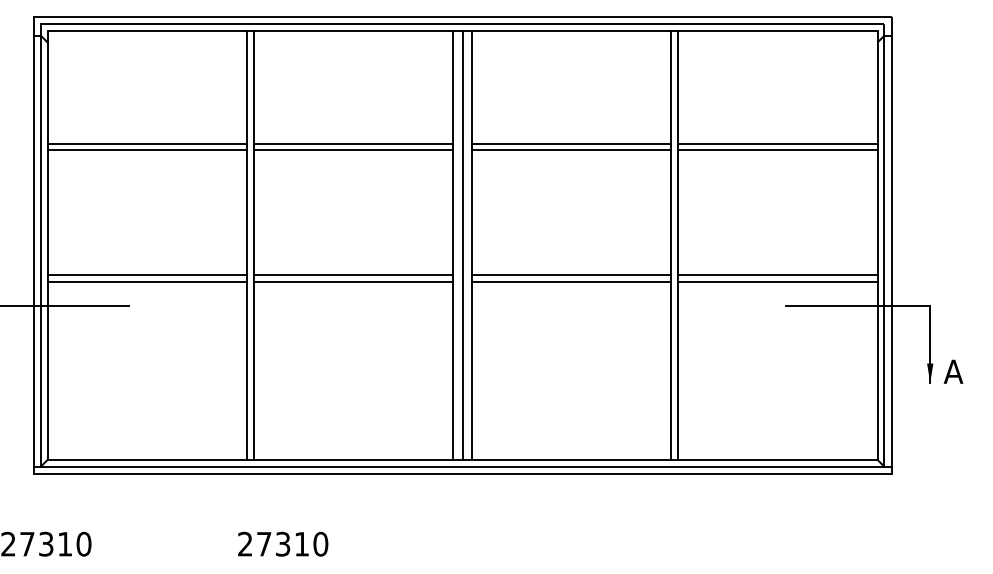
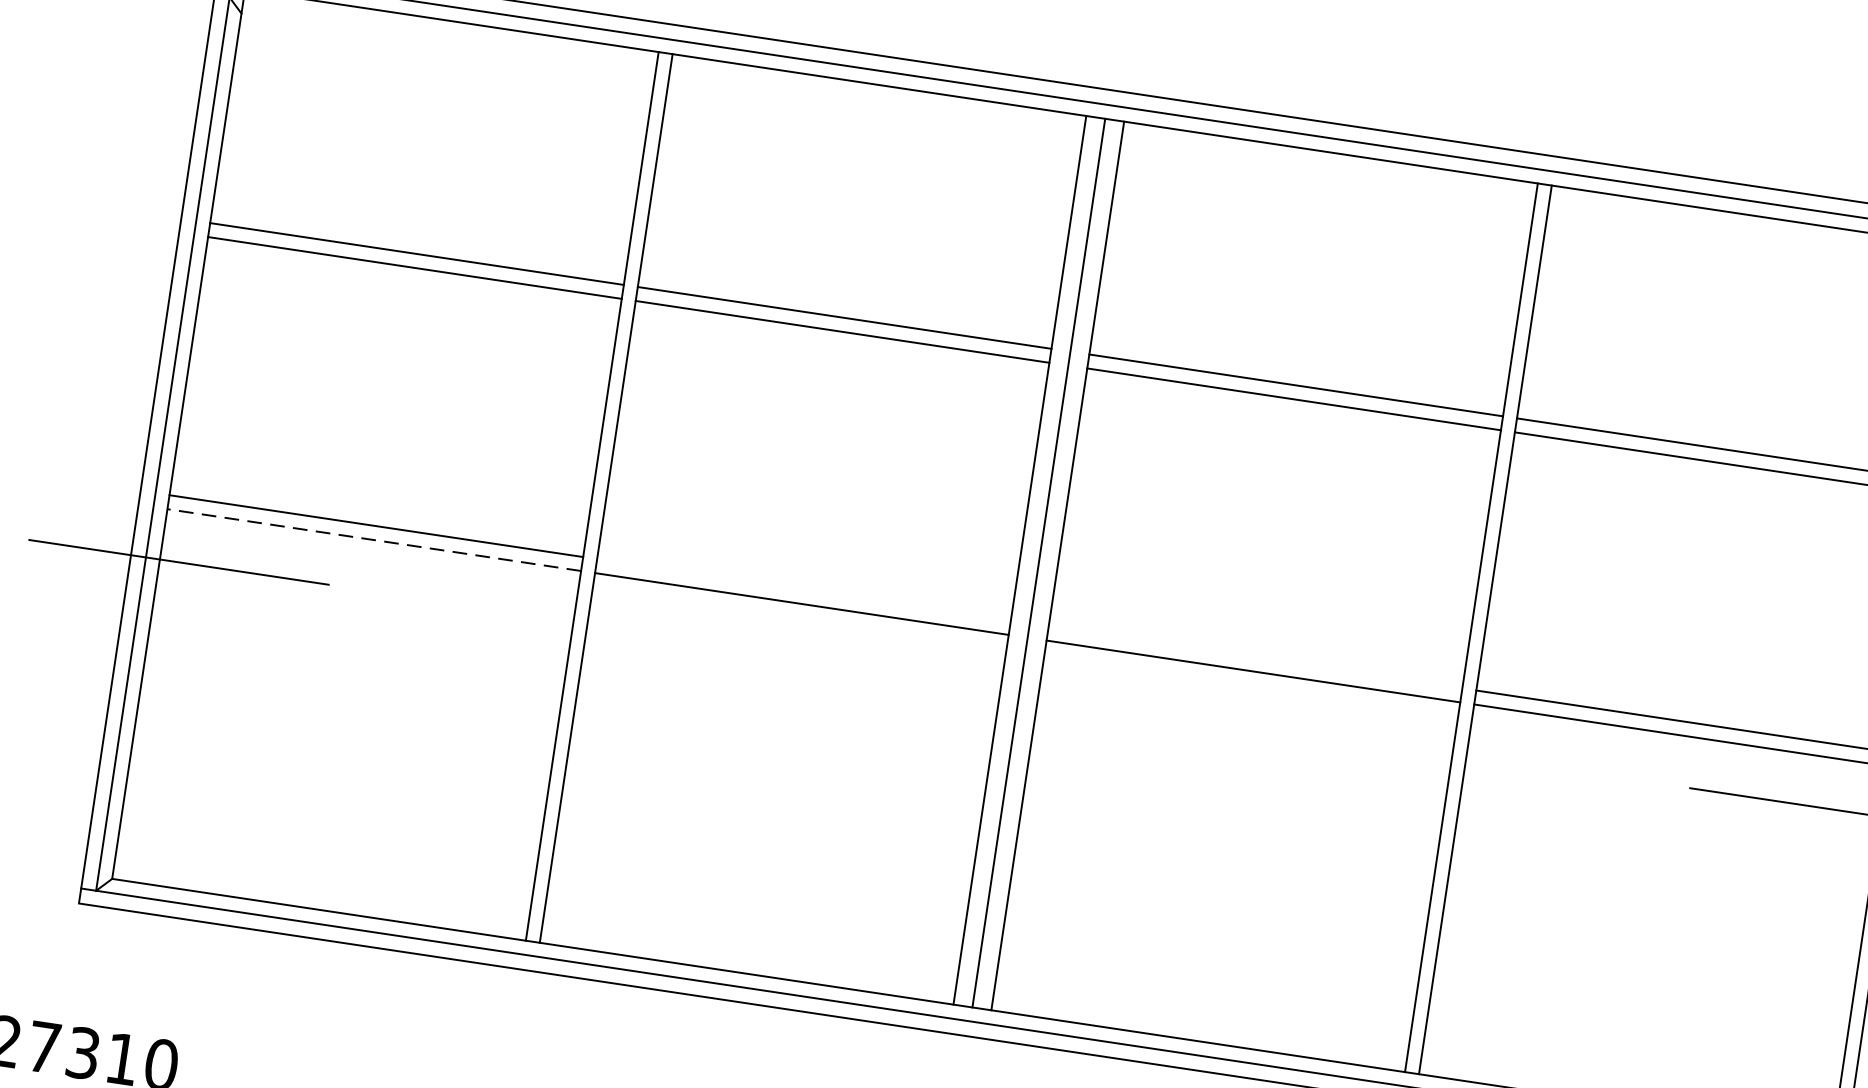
line: (353, 274) -> (803, 589), removed
line: (571, 274) -> (1255, 656), removed
line: (147, 281) -> (374, 540), solid -> dashed

